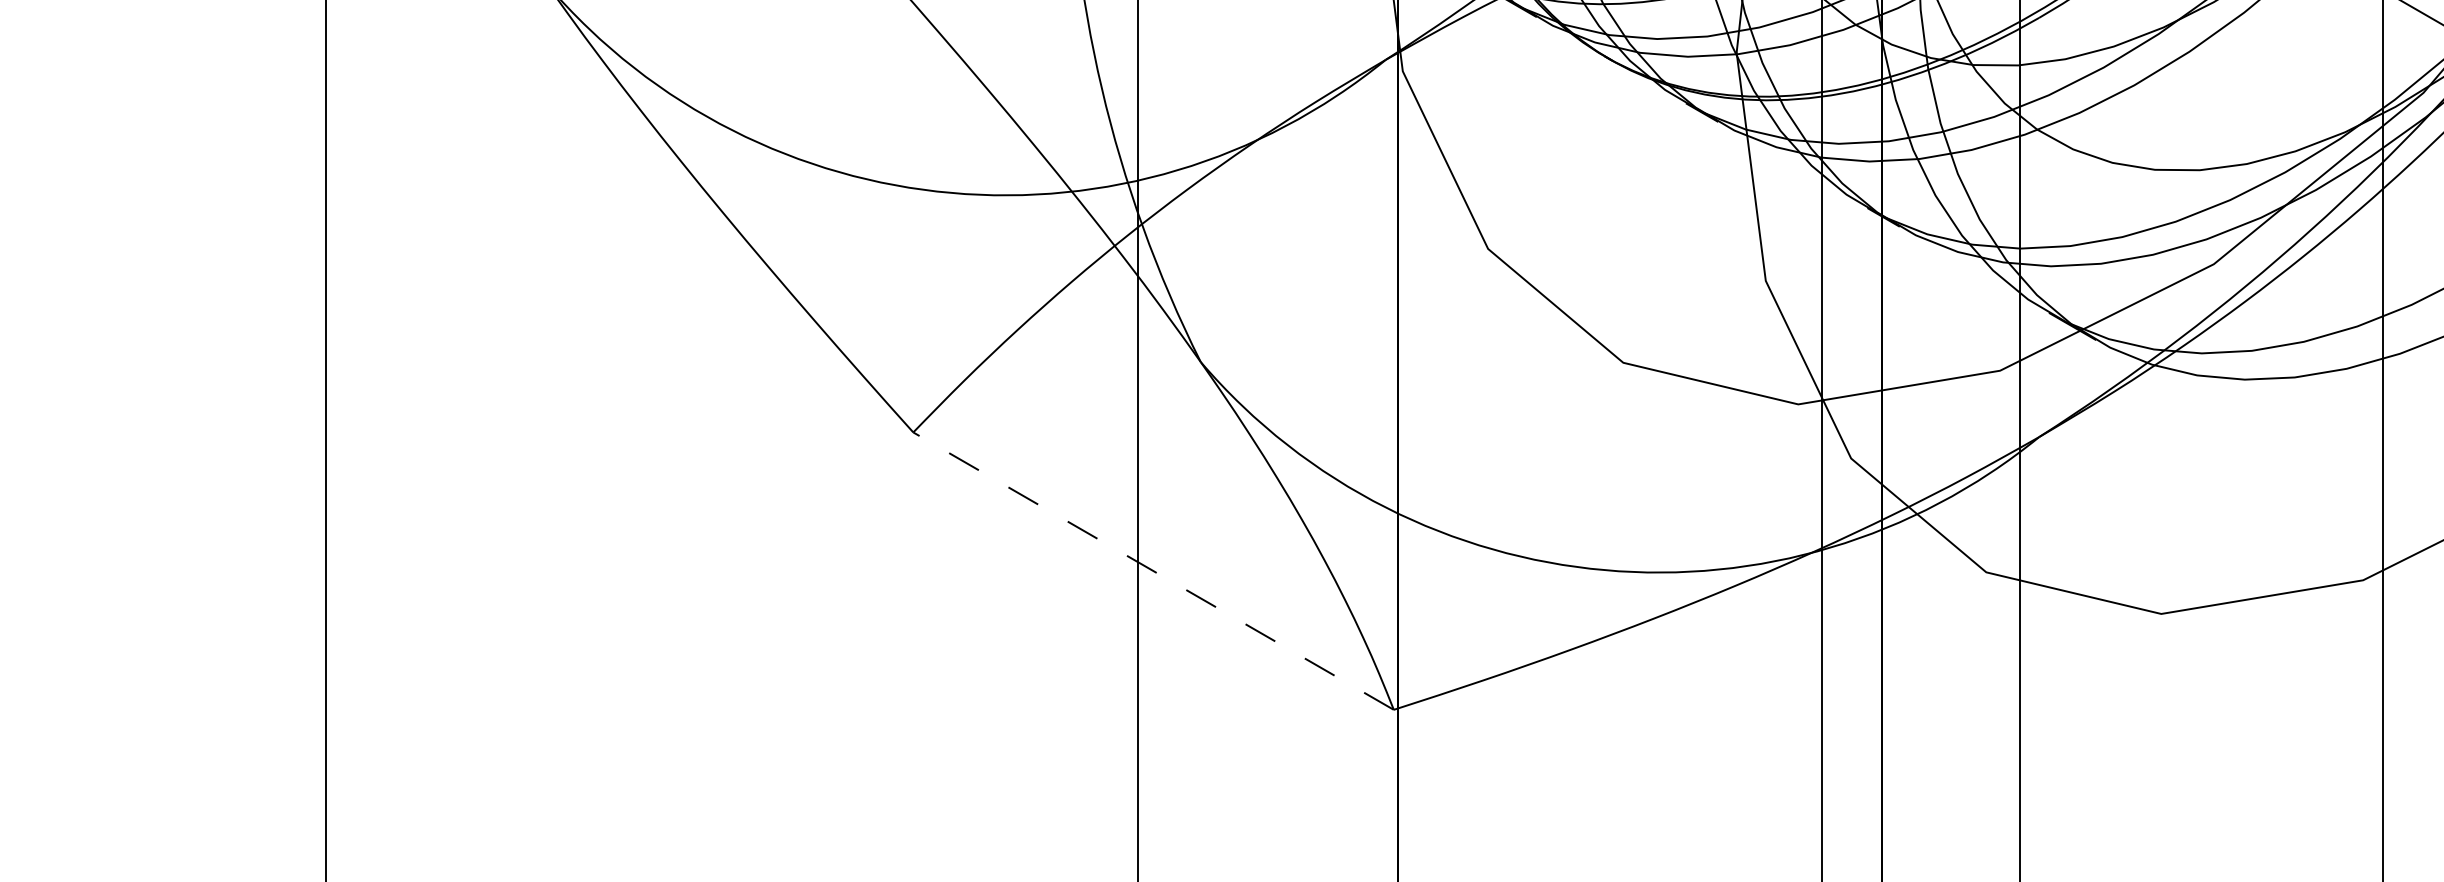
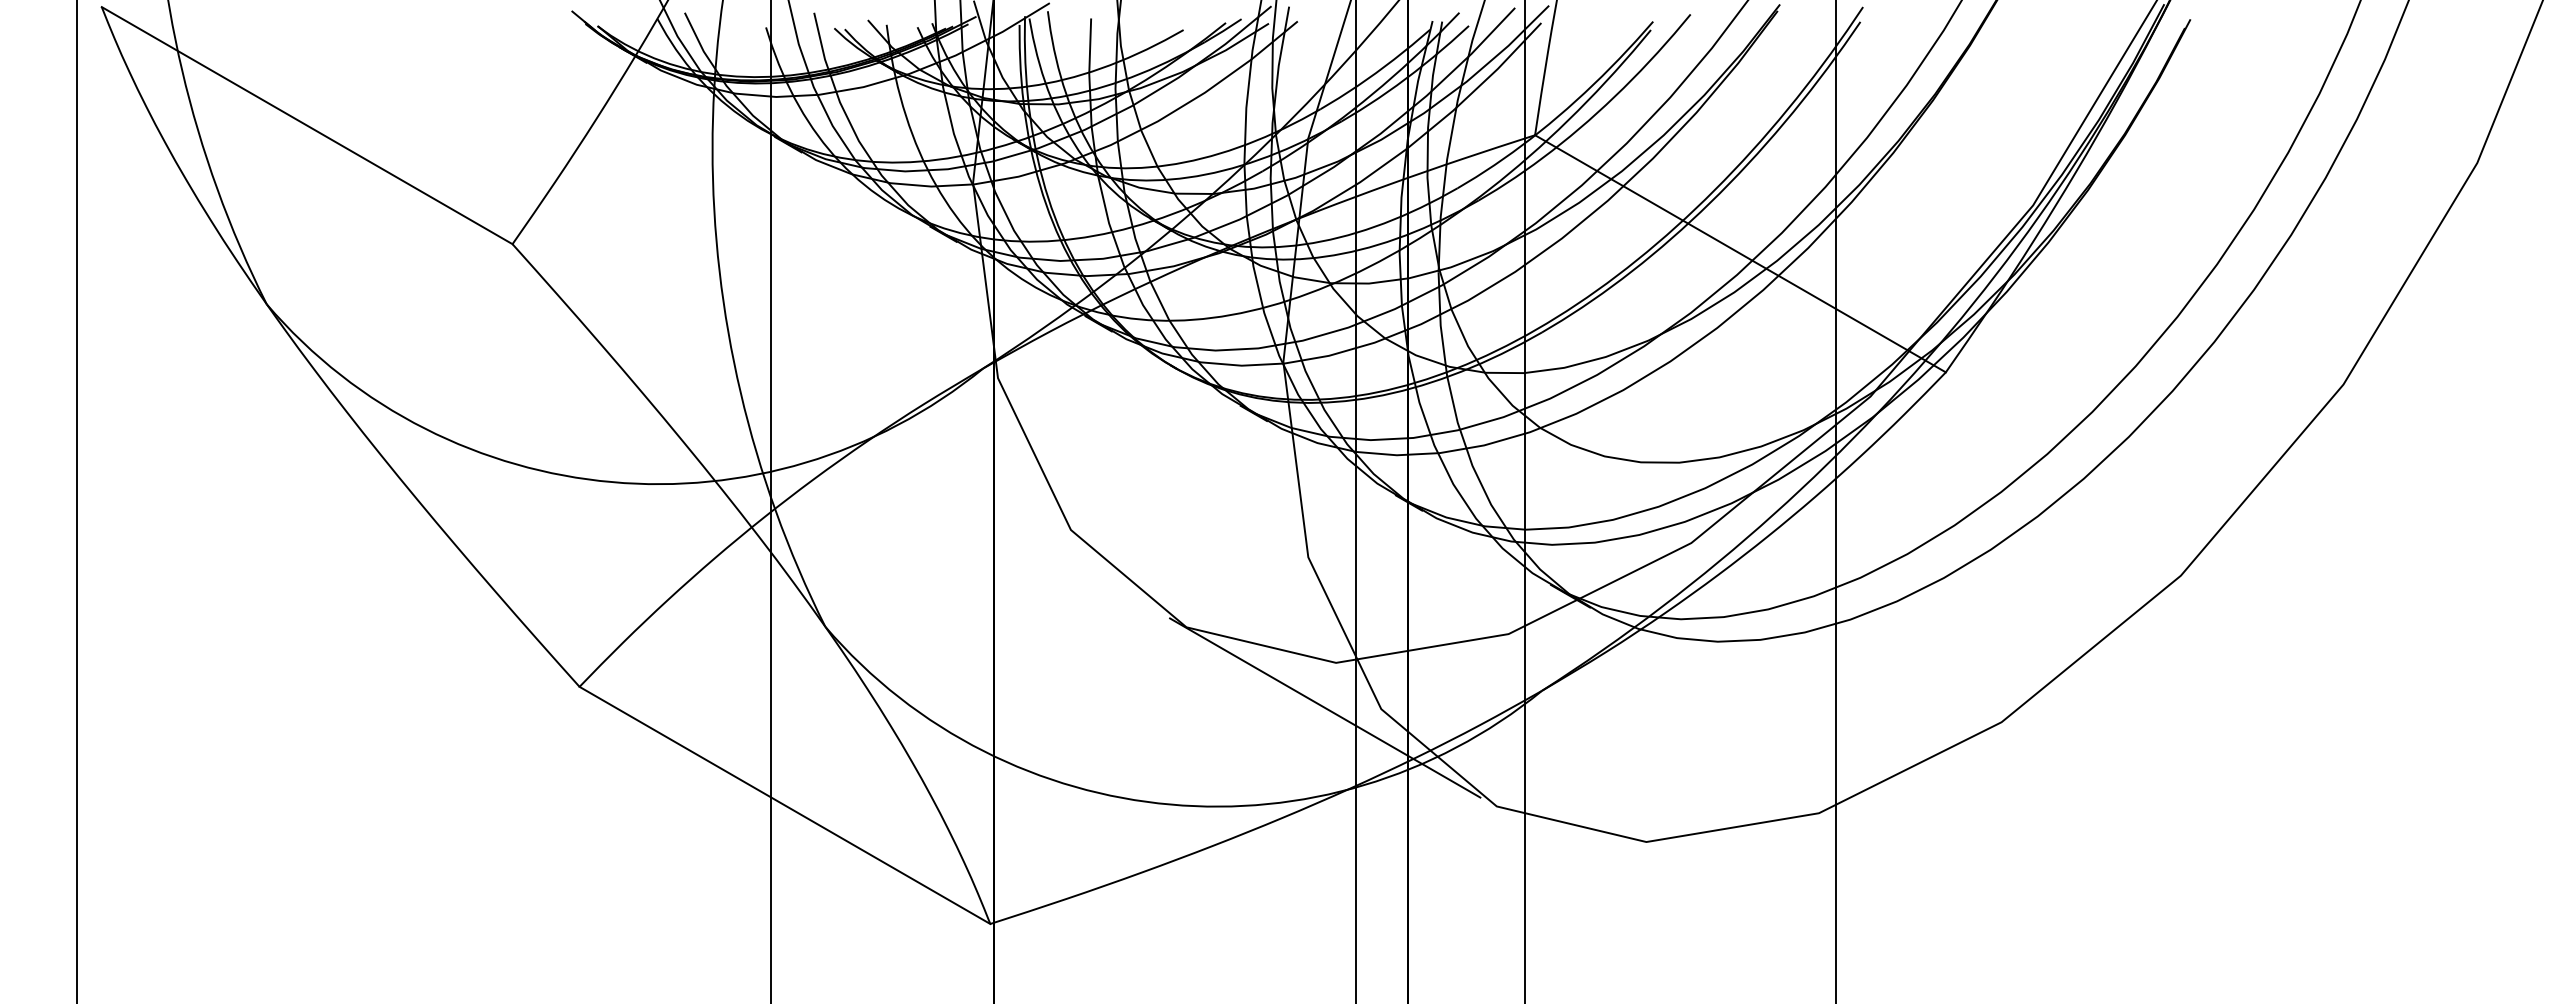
line: (1785, 456) -> (1325, 707), added
line: (1153, 571) -> (784, 805), dashed -> solid

